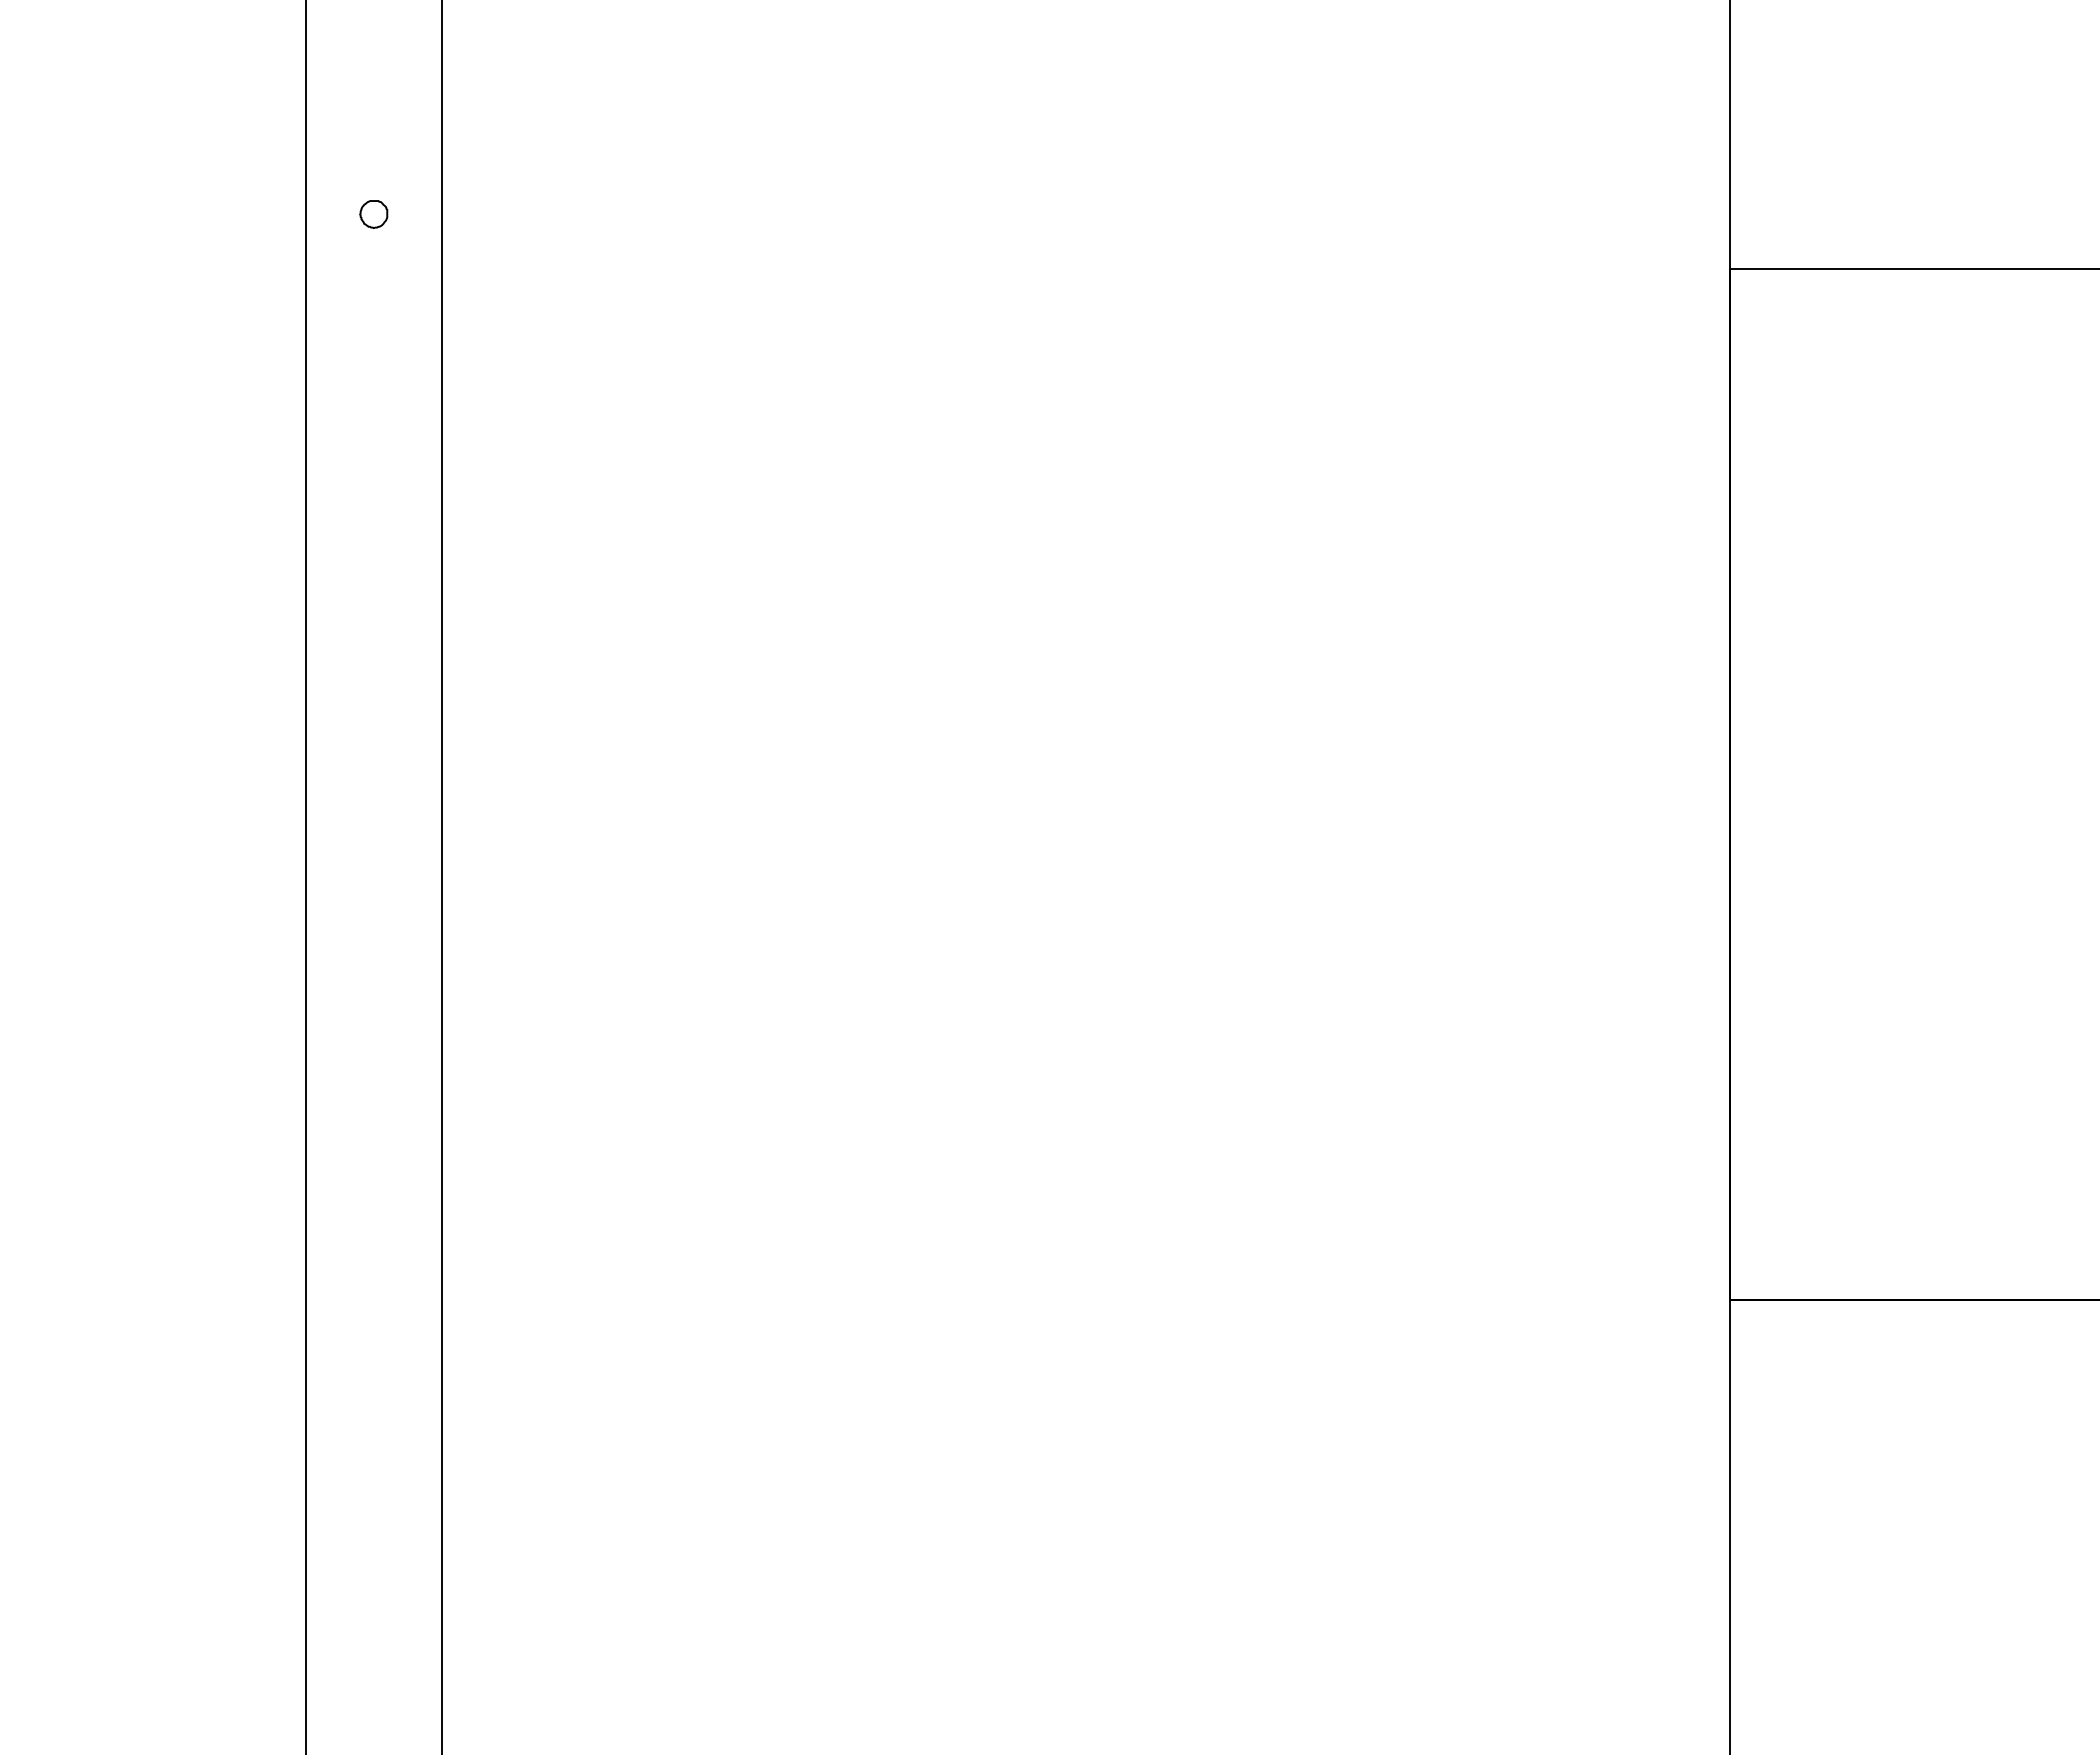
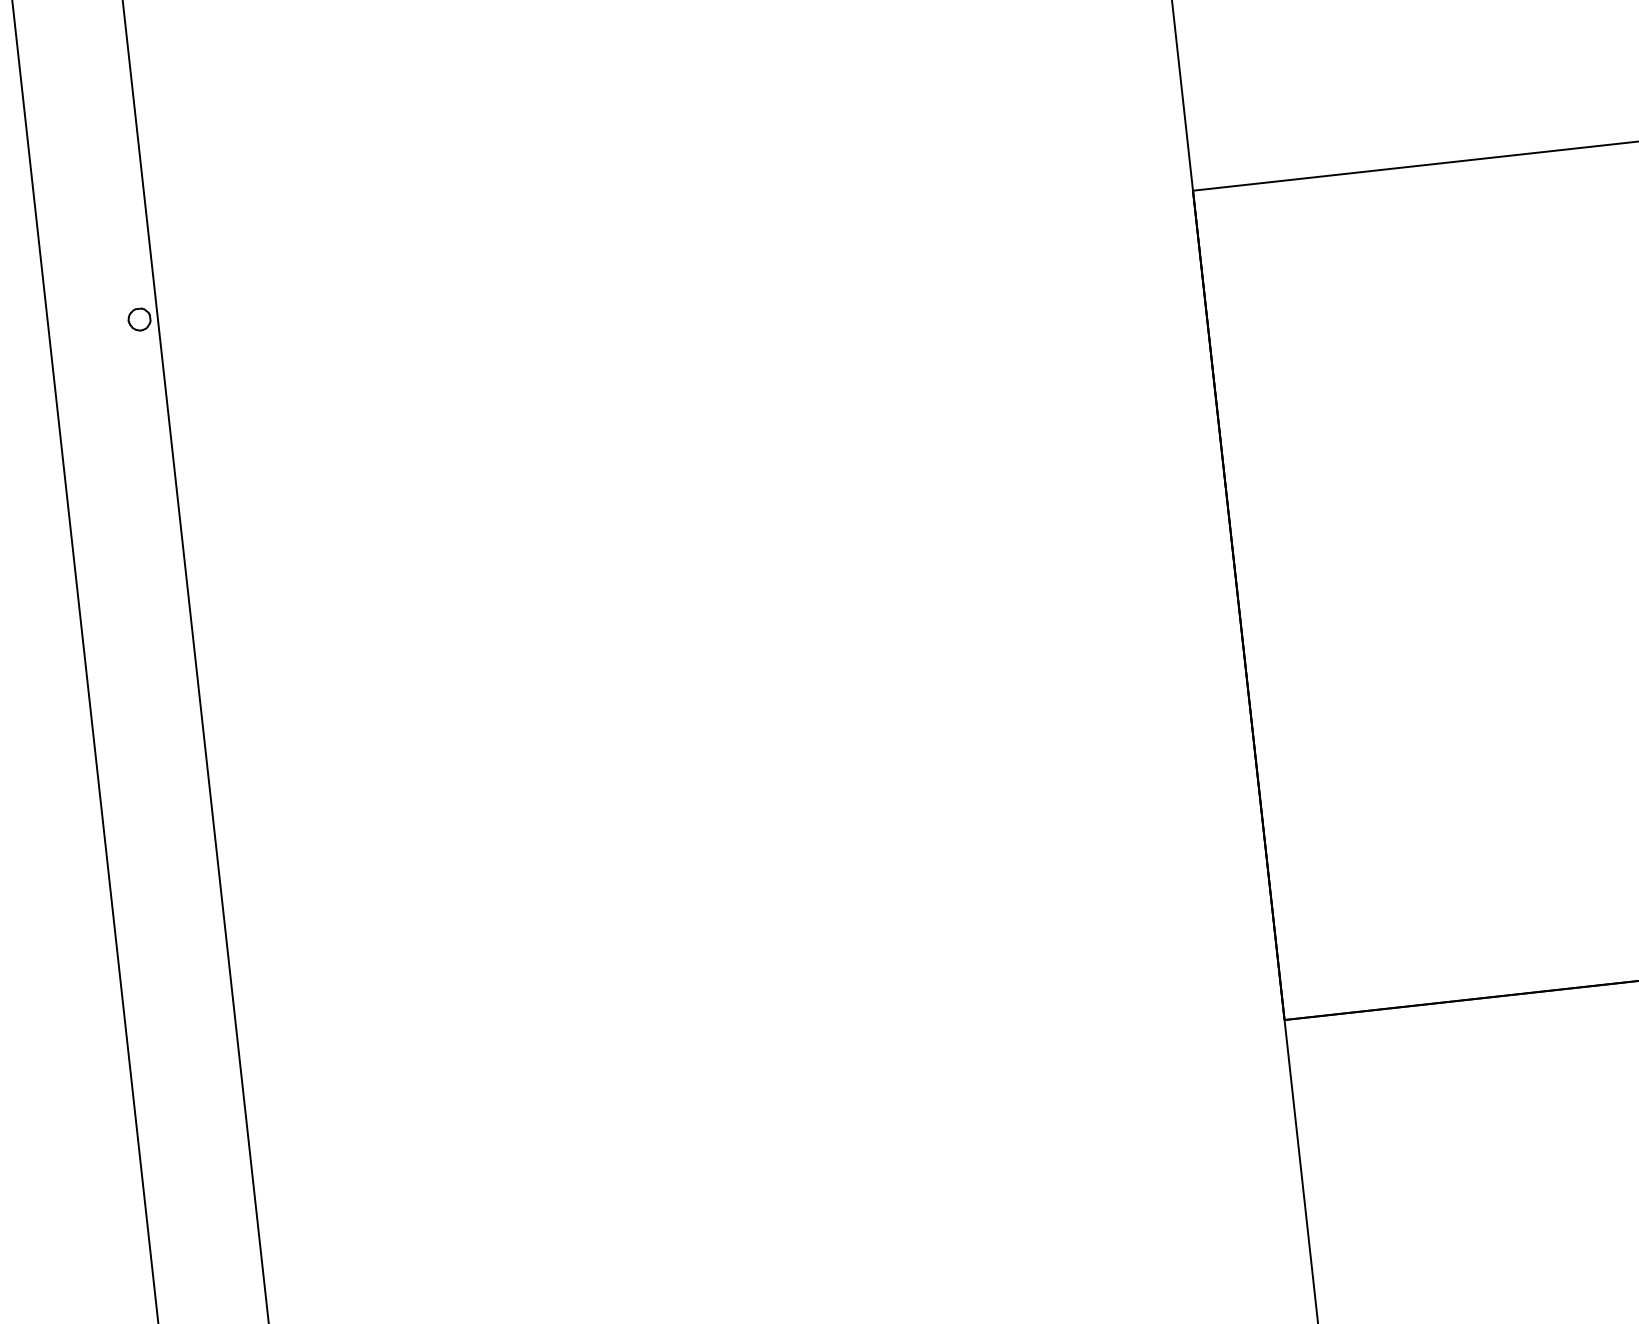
part: (373, 214) -> (139, 319), moved

